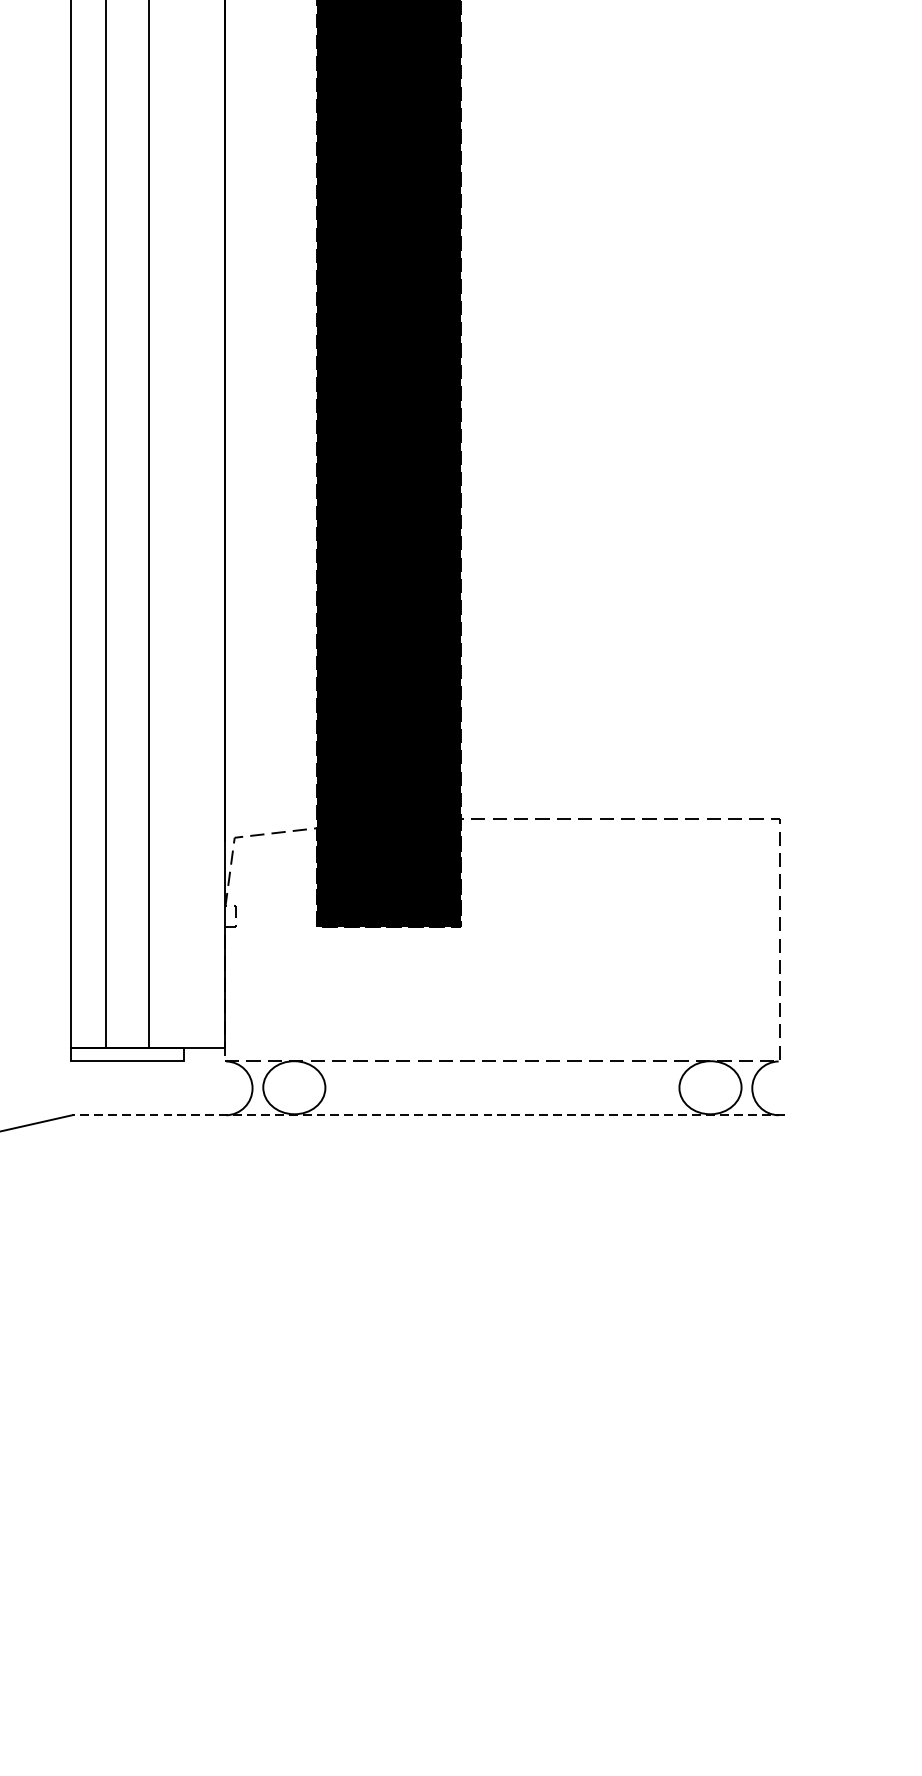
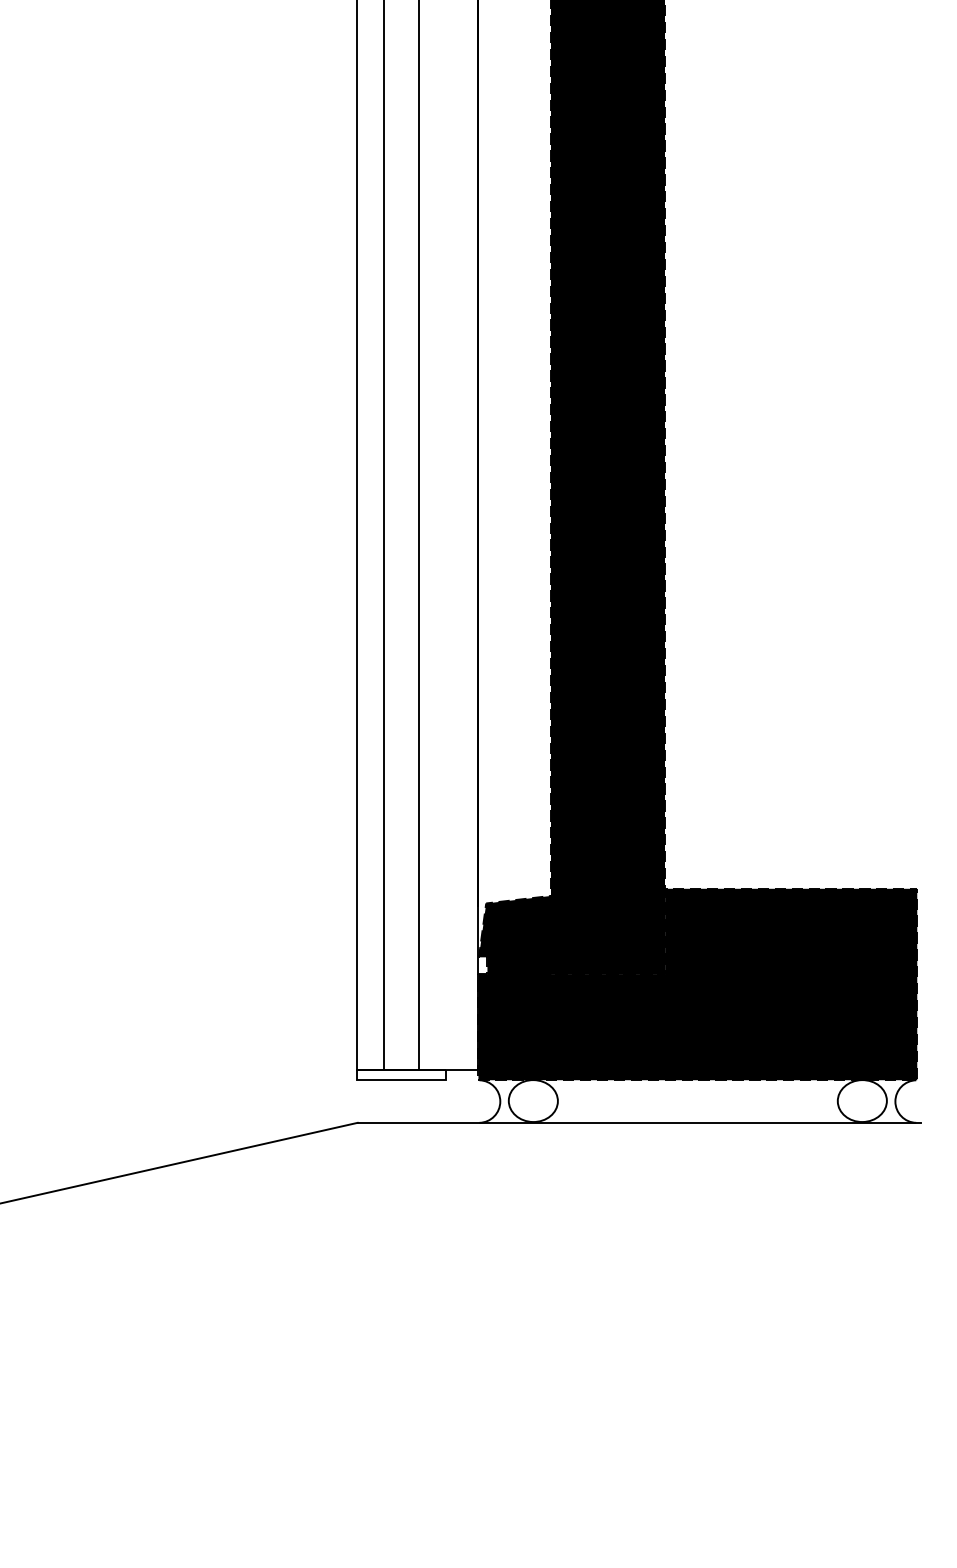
fill: (501, 940) -> (697, 984), added
line: (428, 1114) -> (639, 1122), dashed -> solid

